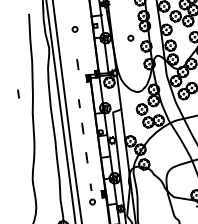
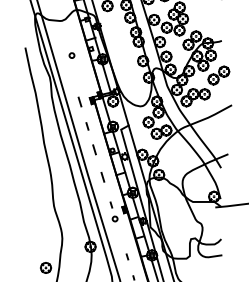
part: (130, 38) -> (126, 55), removed
line: (77, 63) -> (79, 101), moved
line: (18, 94) -> (27, 126), removed

